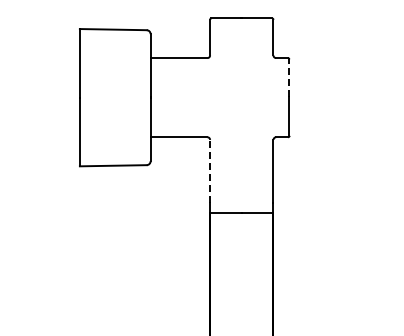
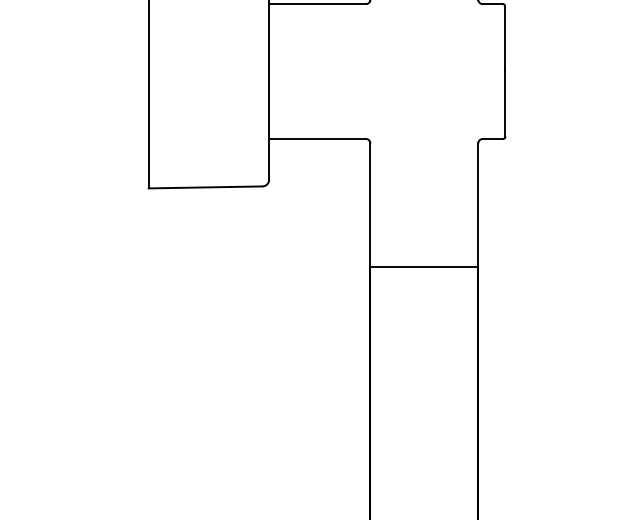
line: (289, 78) -> (505, 38), dashed -> solid
line: (210, 171) -> (371, 197), dashed -> solid

